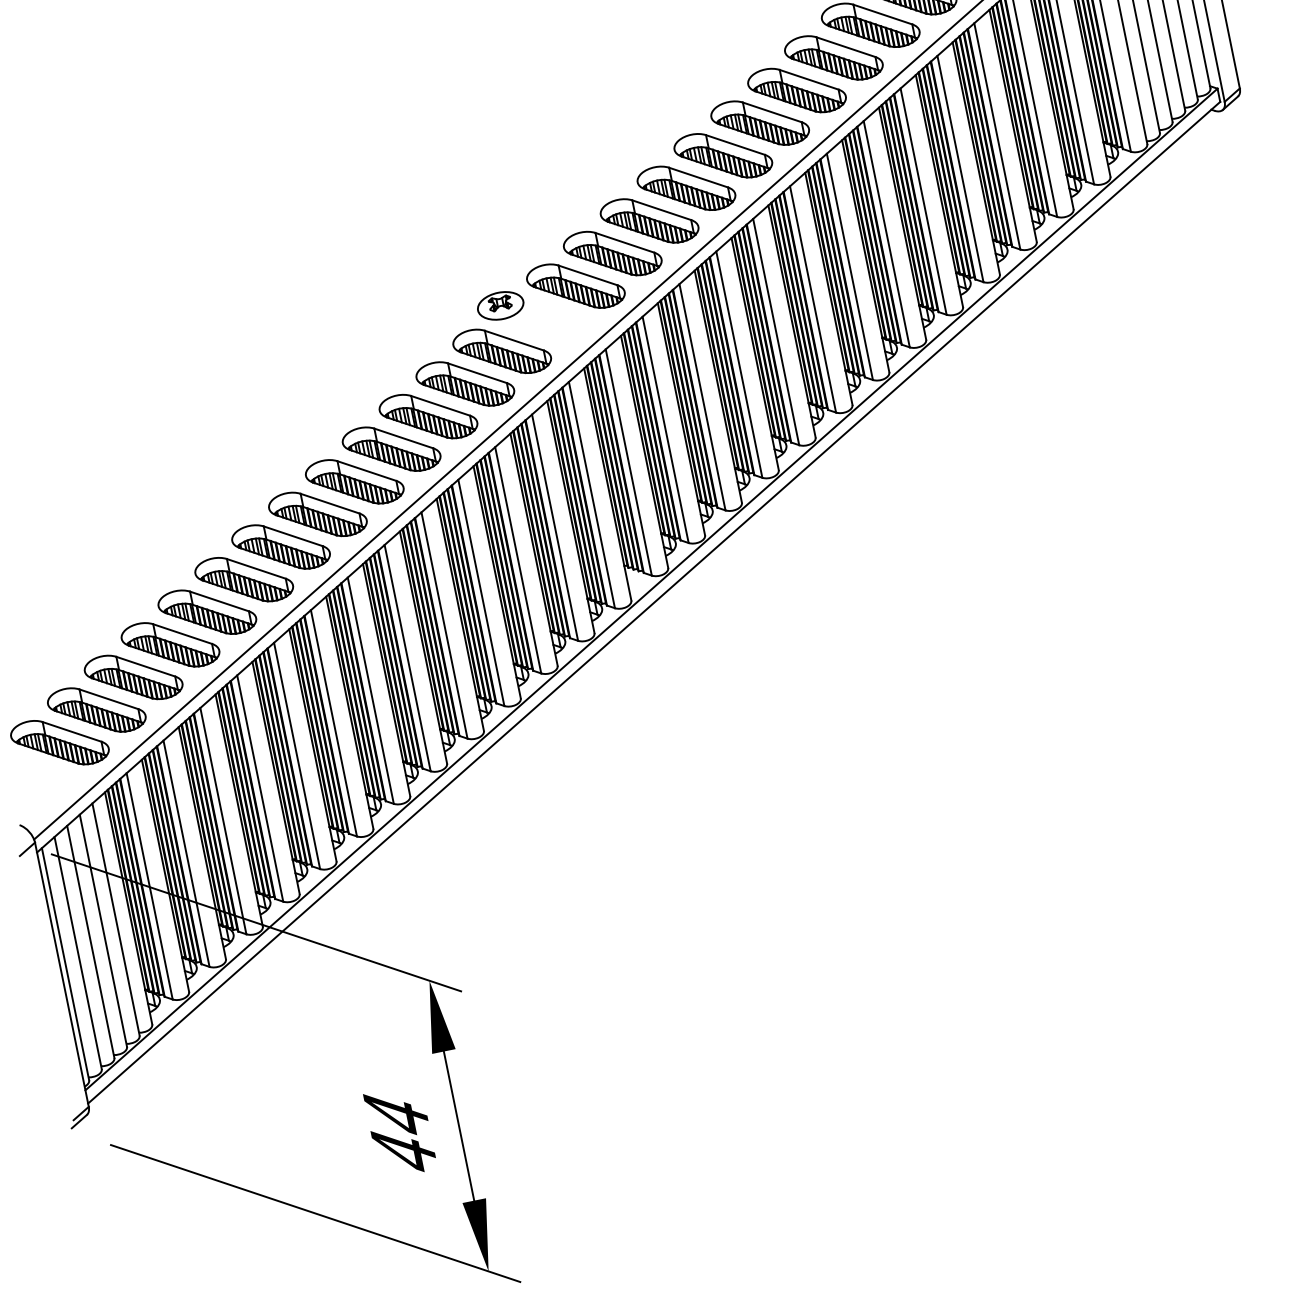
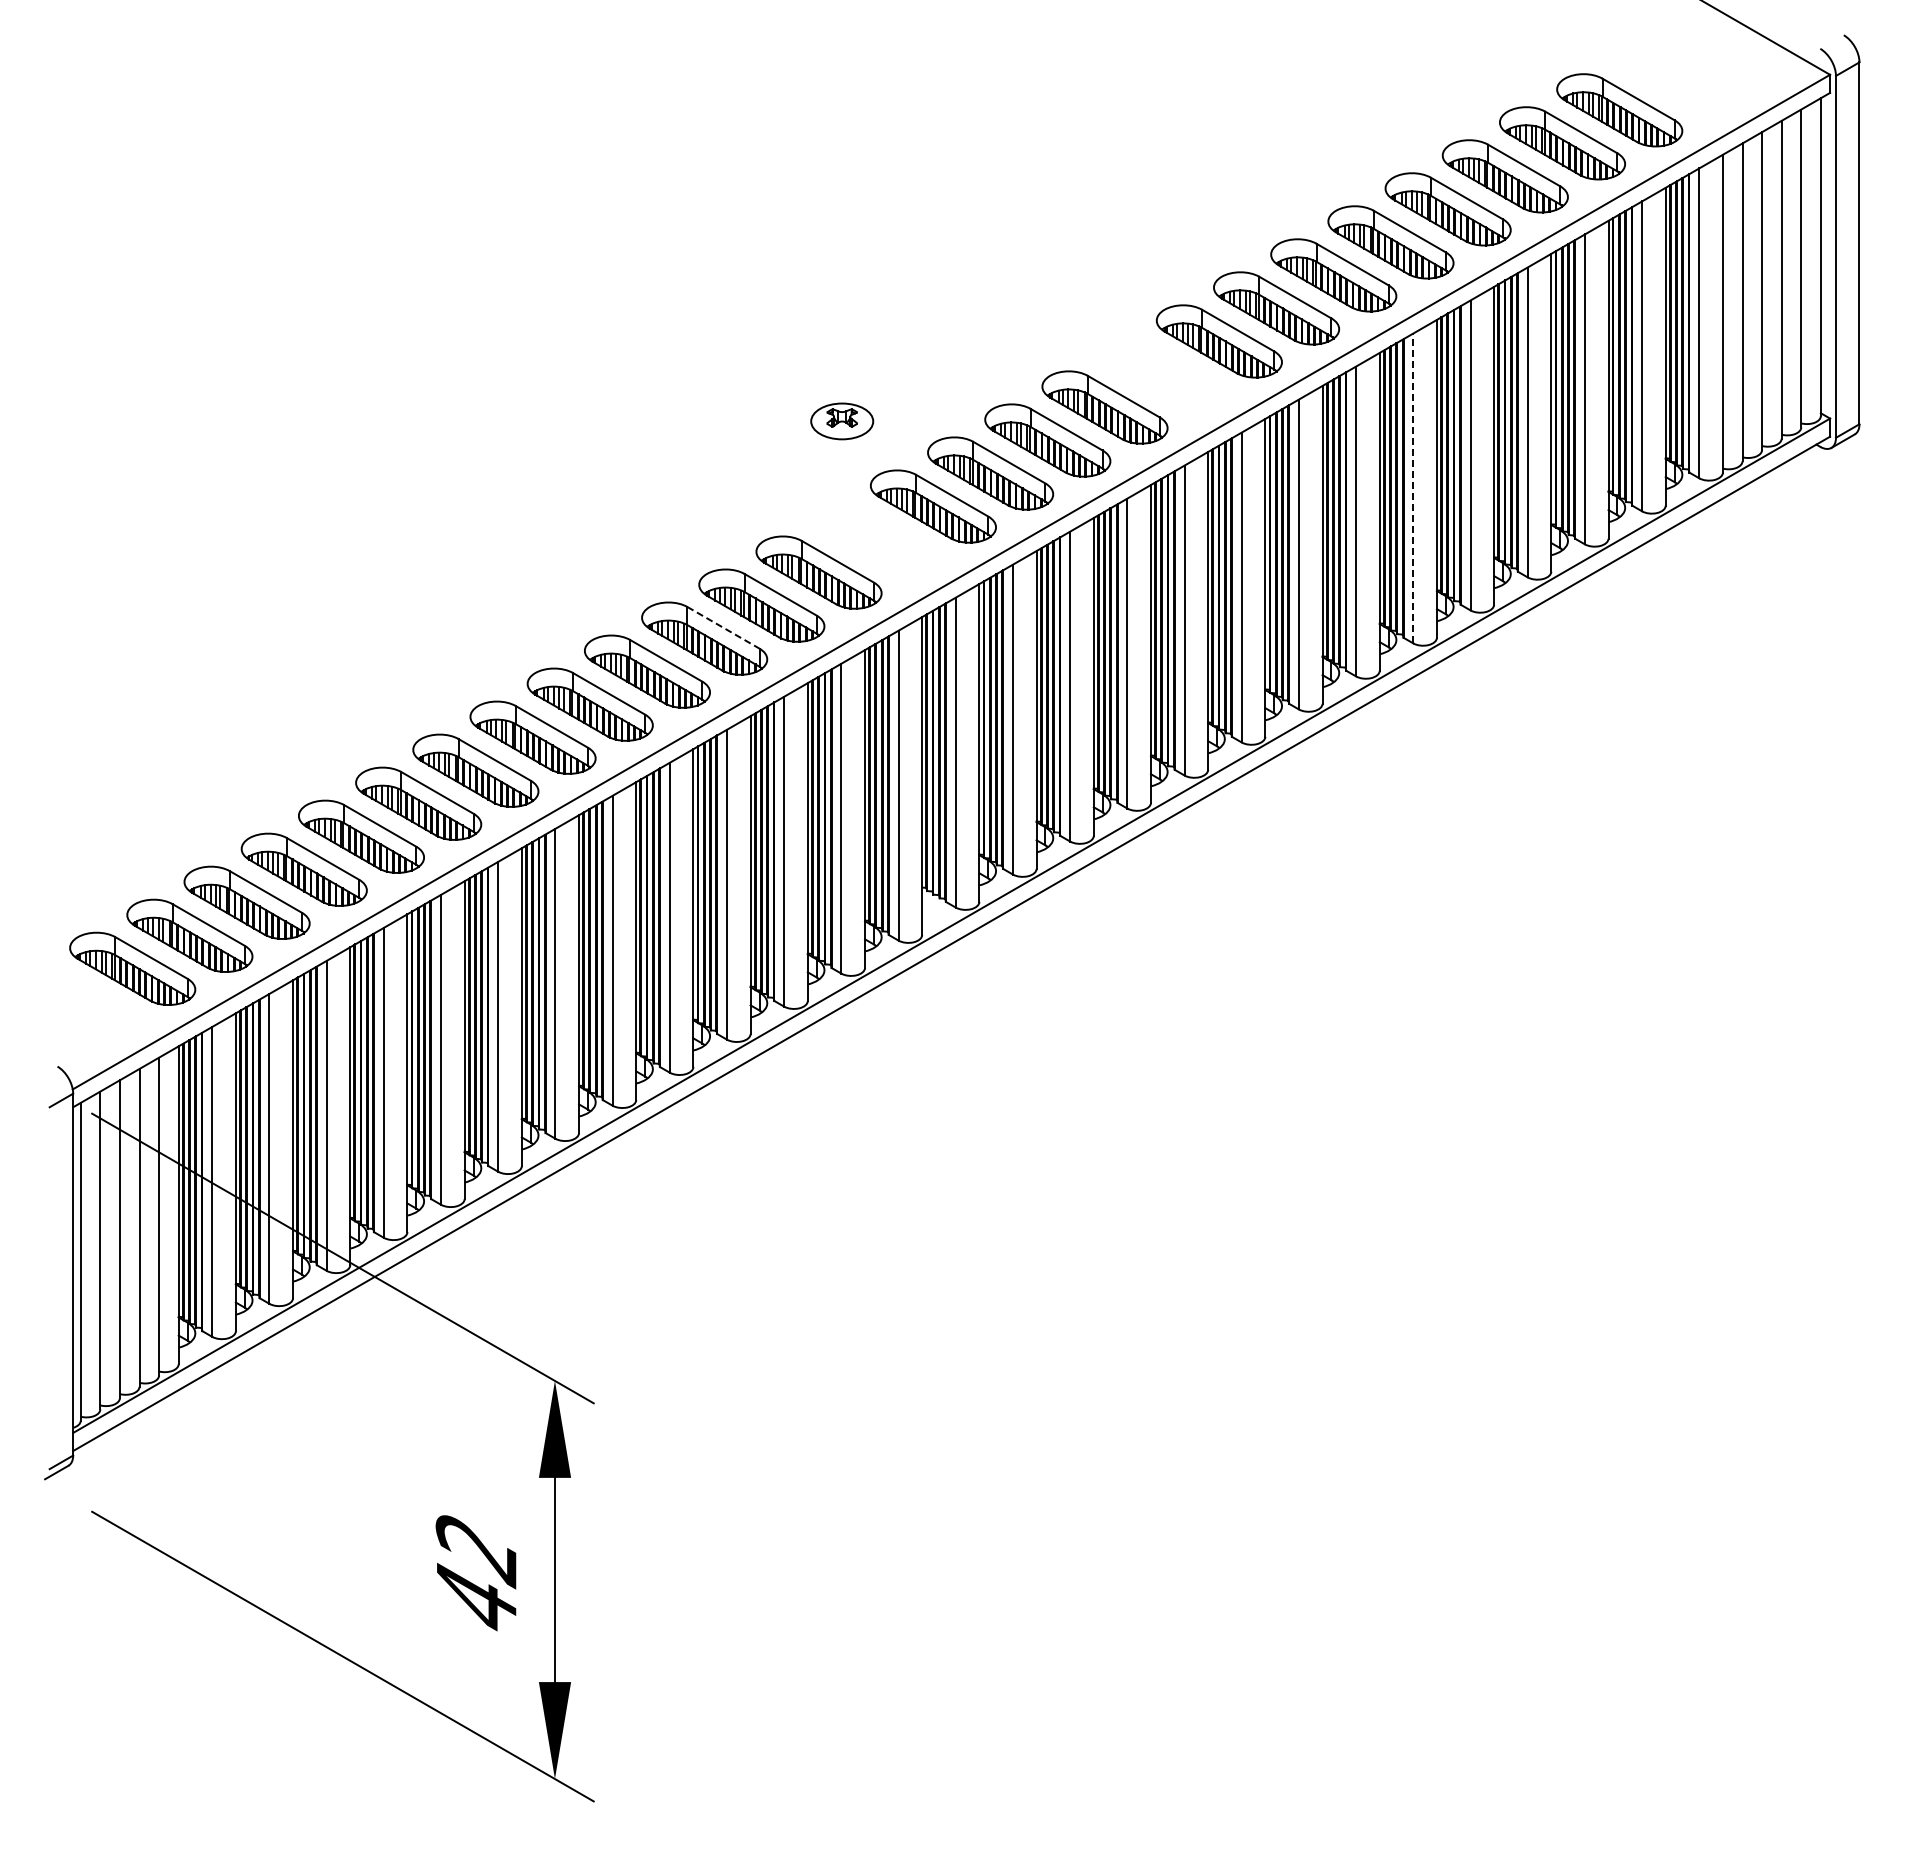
part: (722, 155) -> (1161, 374), removed
line: (923, 201) -> (1413, 488), solid -> dashed
part: (500, 305) -> (842, 421), moved
line: (440, 405) -> (723, 627), solid -> dashed
text: (396, 1116) -> (475, 1550), 44 -> 42

